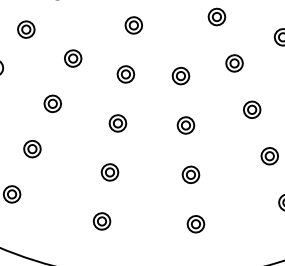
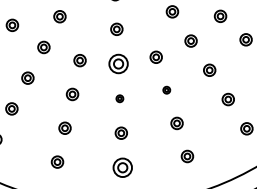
part: (124, 73) -> (117, 63), size x1.6
part: (117, 123) -> (119, 98), size x0.6
part: (186, 124) -> (166, 89), size x0.6
part: (101, 220) -> (122, 167), size x1.6

